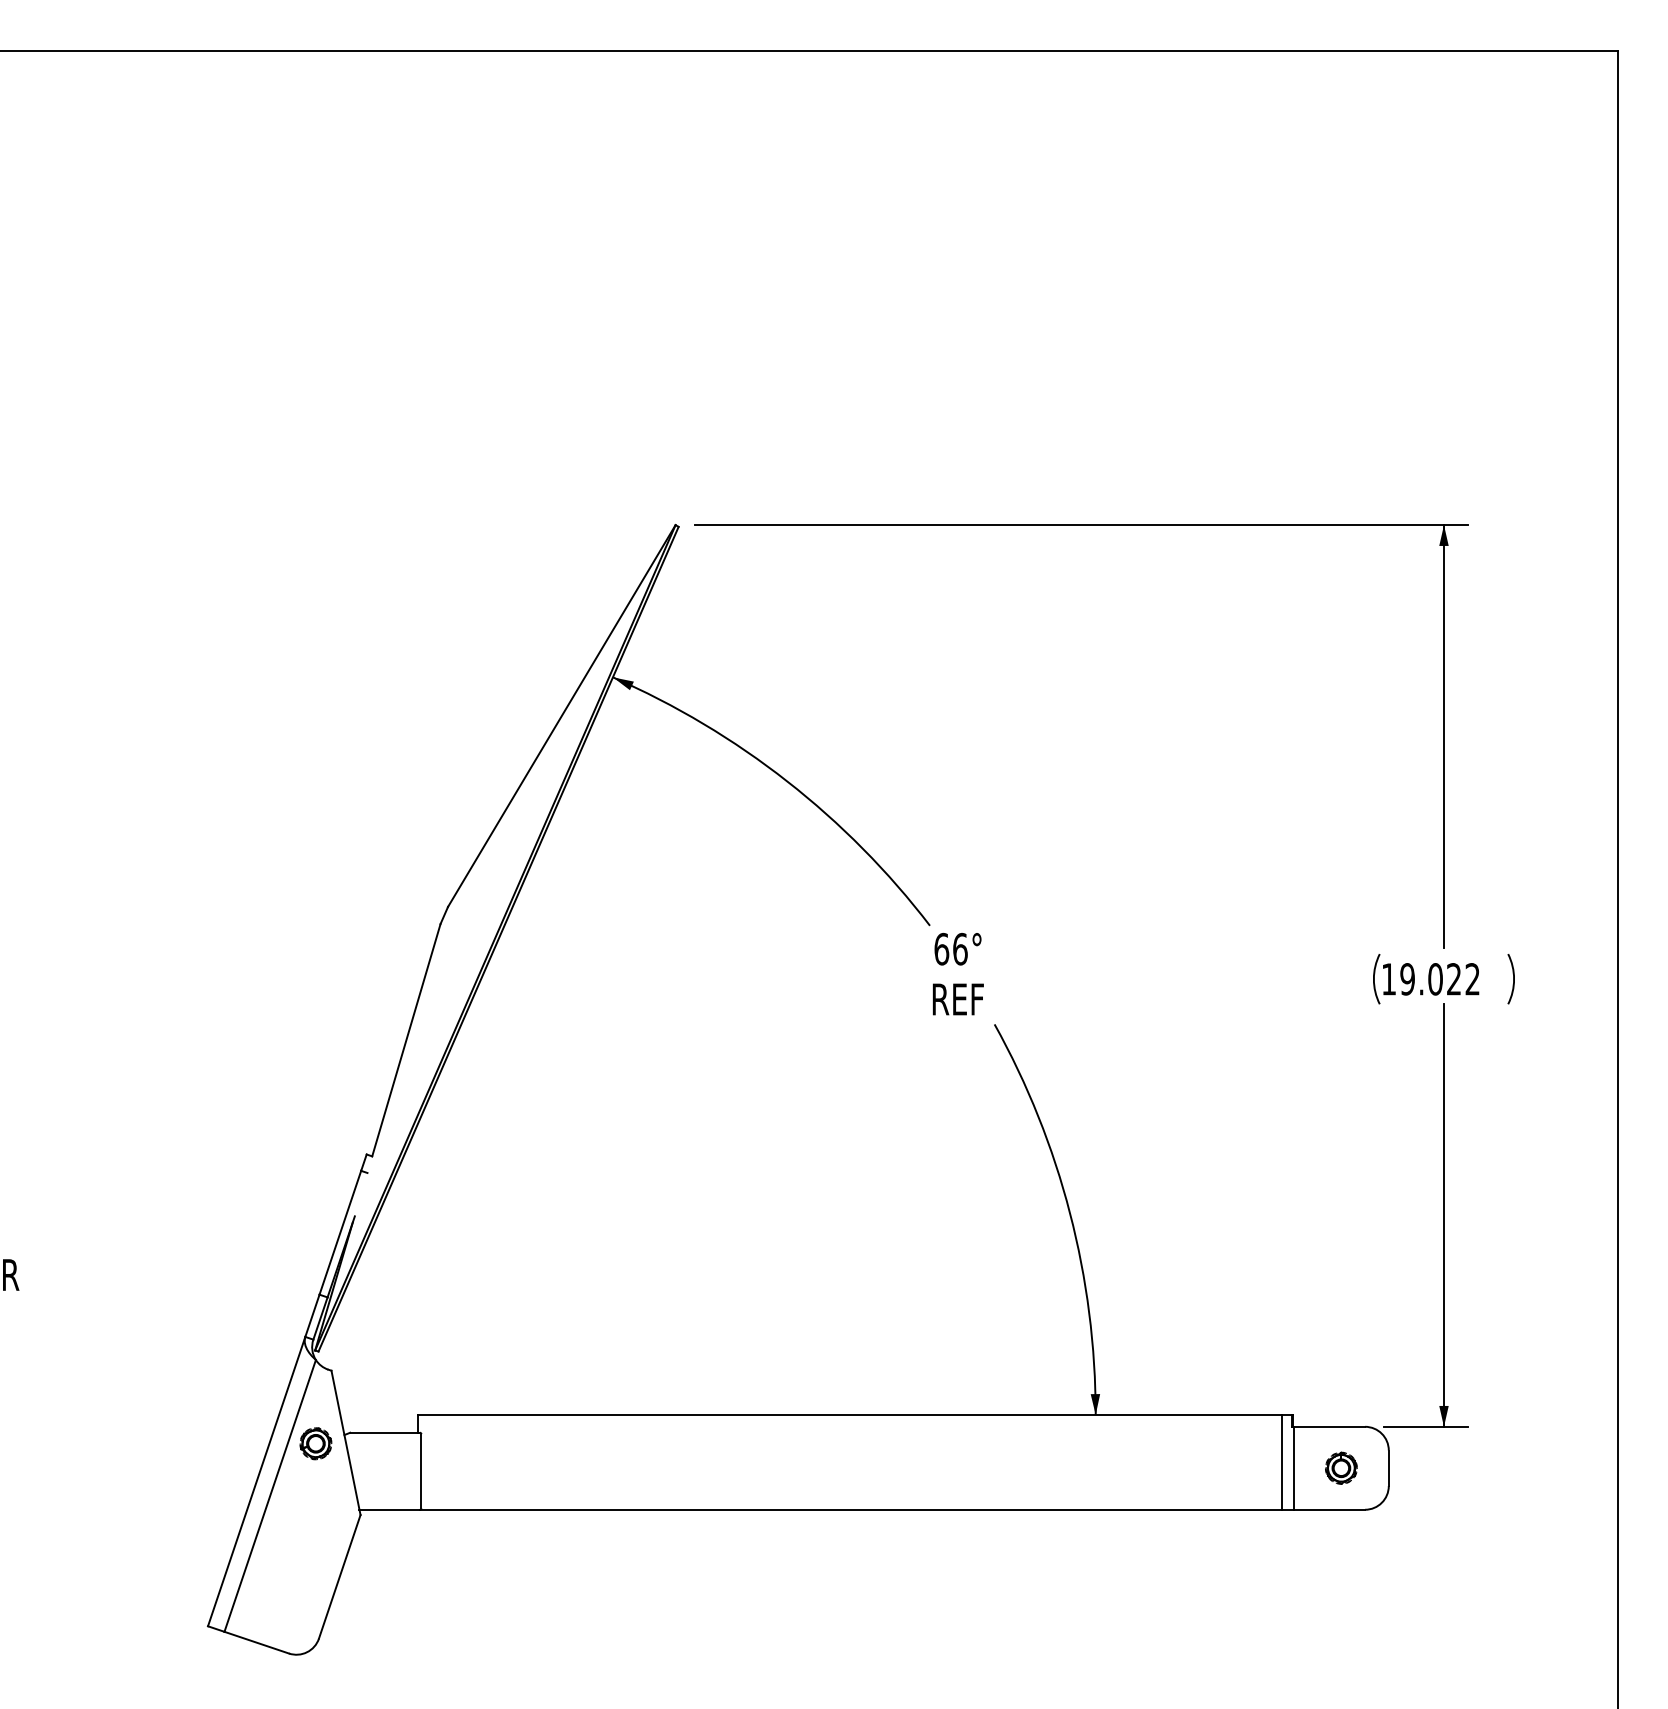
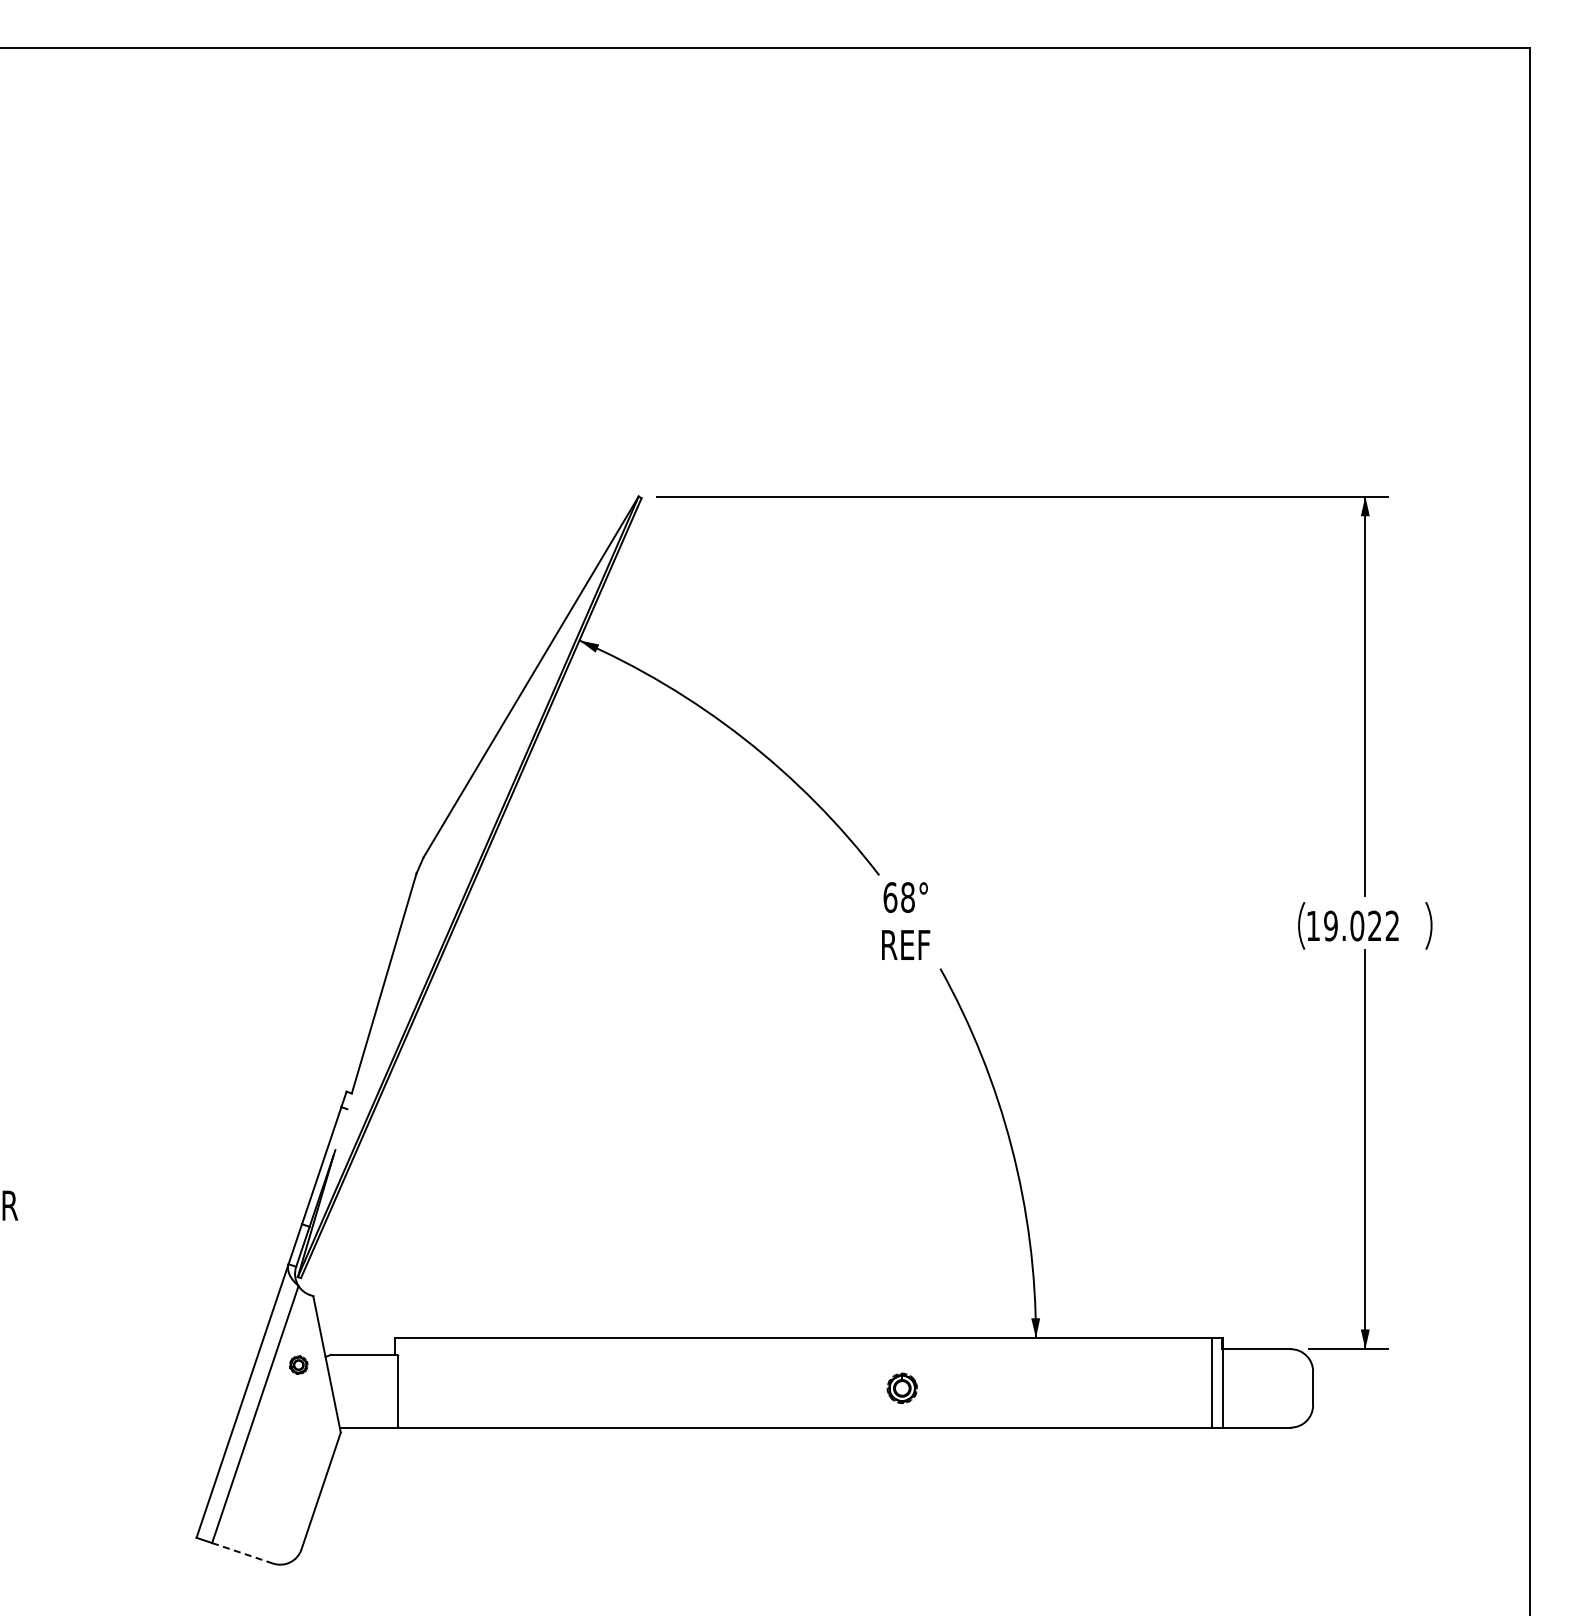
text: (960, 949) -> (908, 897), 66° -> 68°
part: (315, 1442) -> (298, 1364), size x0.6
part: (1340, 1468) -> (901, 1388), moved
line: (257, 1642) -> (243, 1553), solid -> dashed

